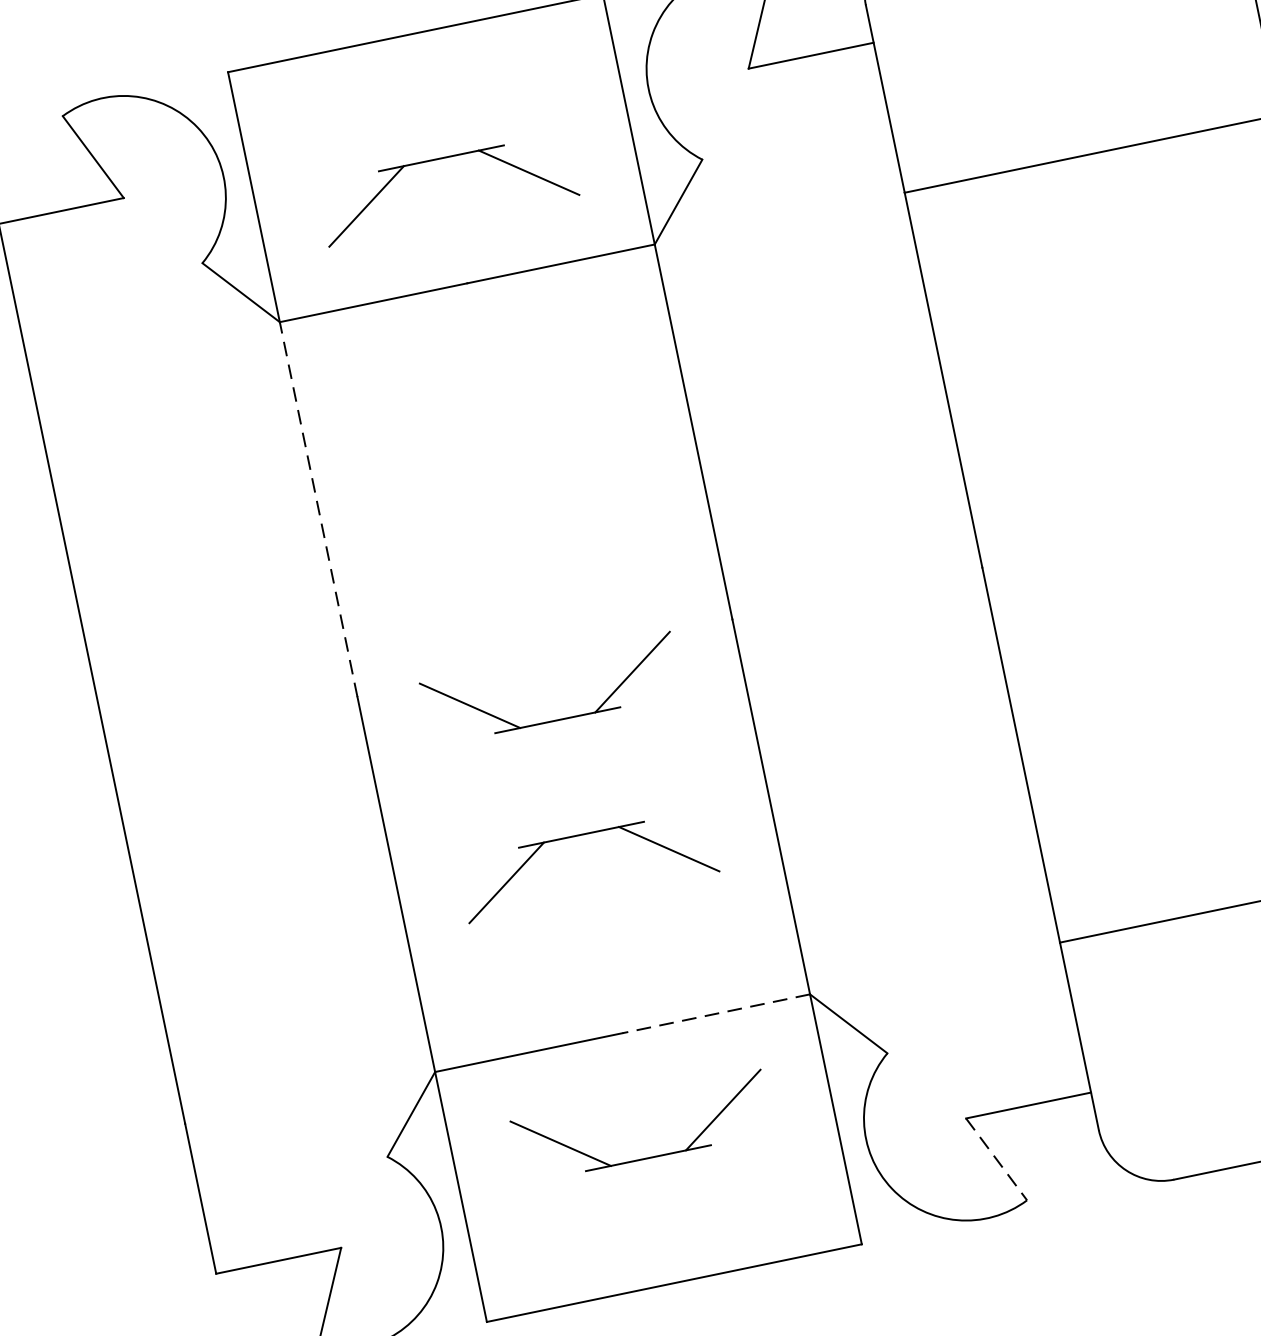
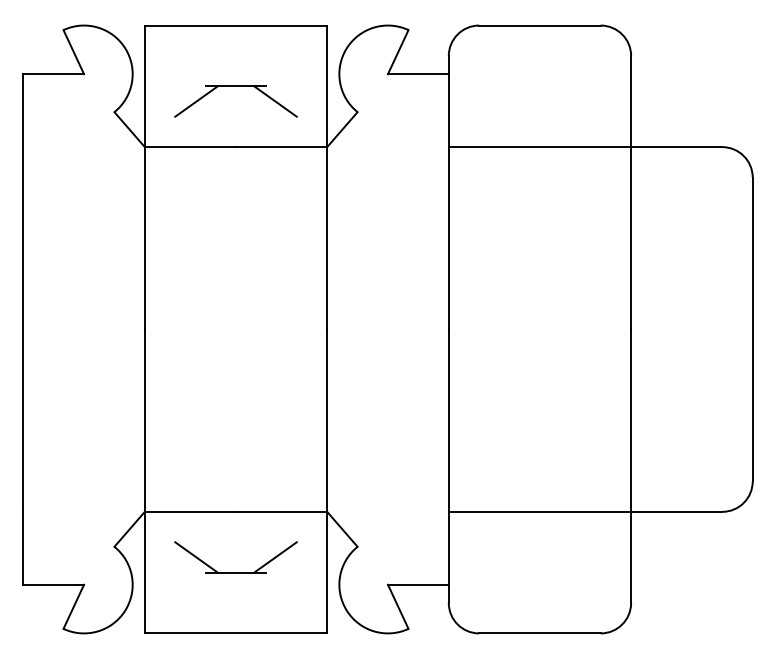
line: (317, 508) -> (144, 237), dashed -> solid
part: (556, 720) -> (235, 359), removed
part: (580, 835) -> (235, 415), removed
line: (715, 1013) -> (281, 511), dashed -> solid
line: (997, 1160) -> (398, 607), dashed -> solid

